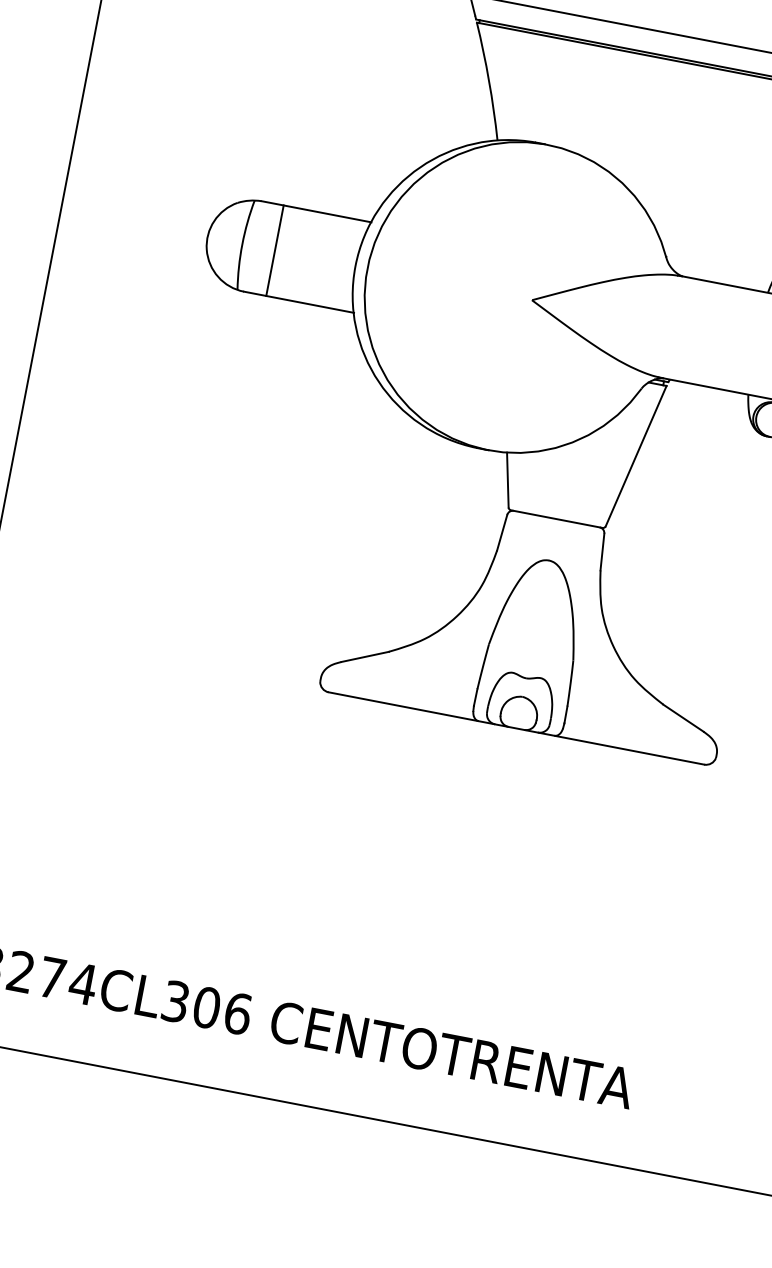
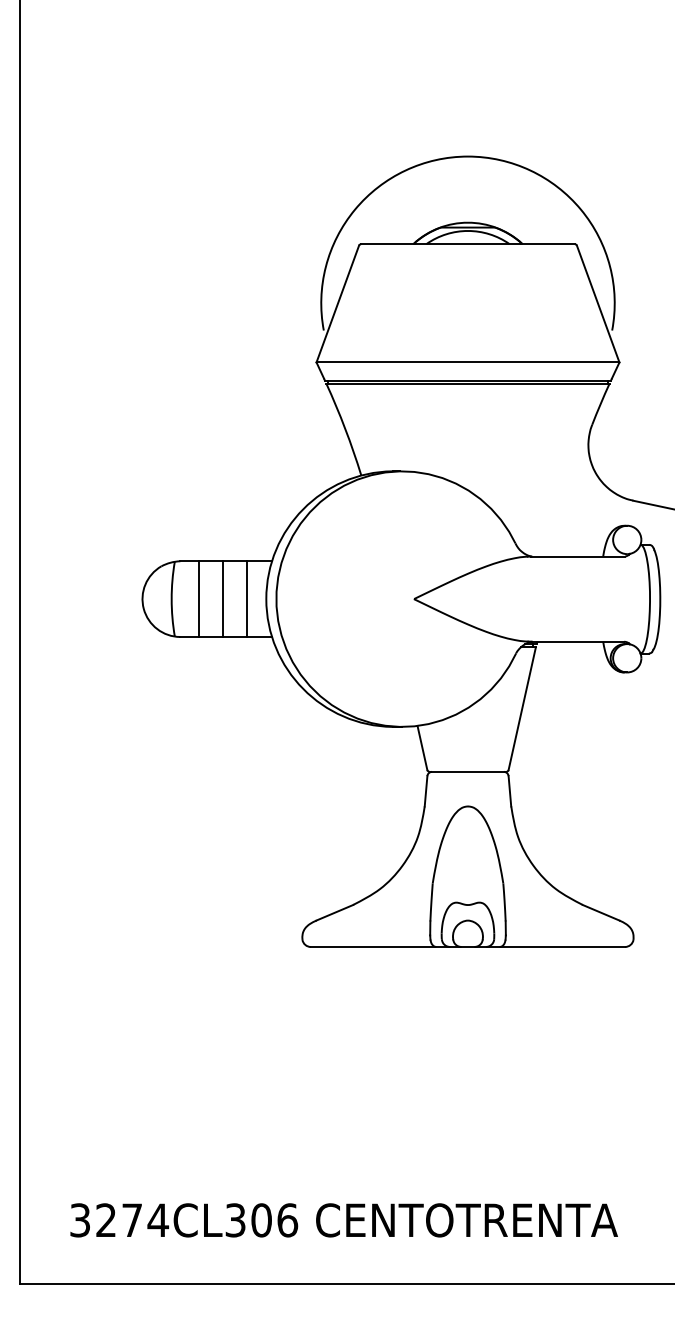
line: (304, 255) -> (223, 598), added
line: (333, 261) -> (247, 598), added

